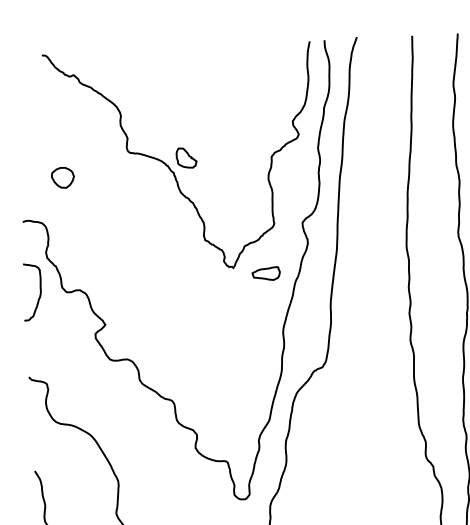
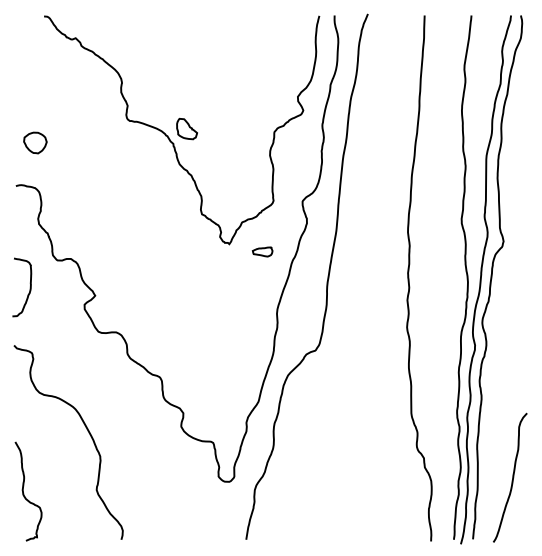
part: (63, 177) -> (35, 142), moved
part: (265, 273) -> (262, 251), size x0.7
curve: (39, 291) -> (29, 287), moved

